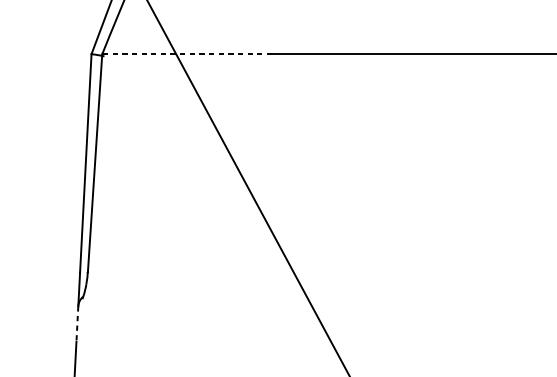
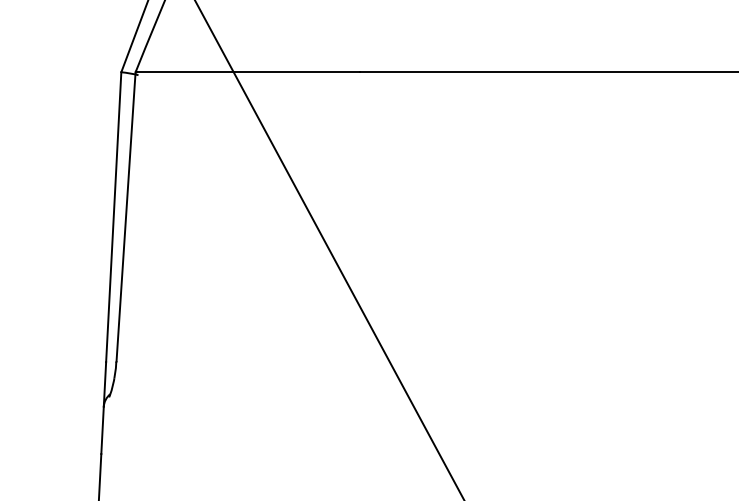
line: (187, 54) -> (248, 72), dashed -> solid
line: (77, 324) -> (102, 430), dashed -> solid

